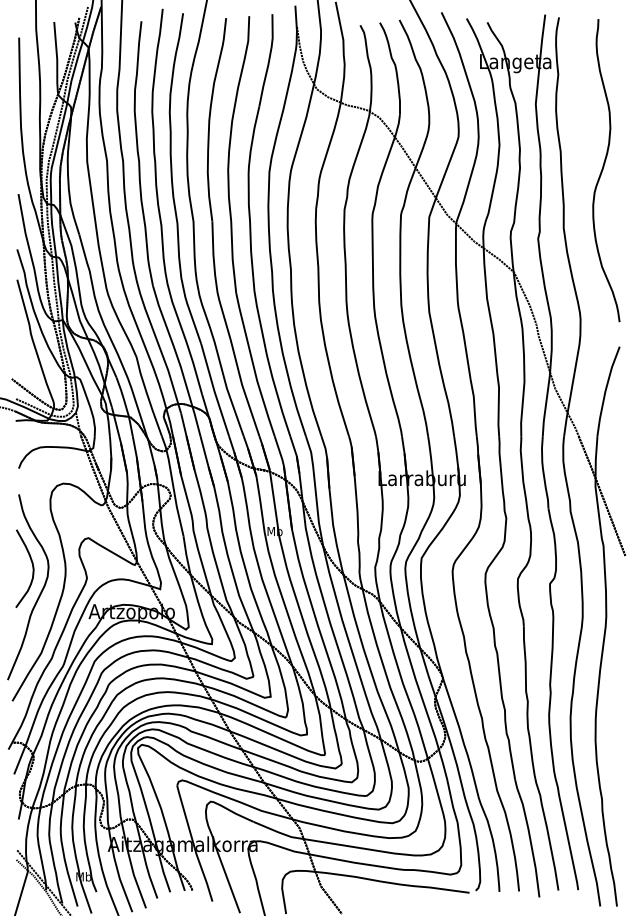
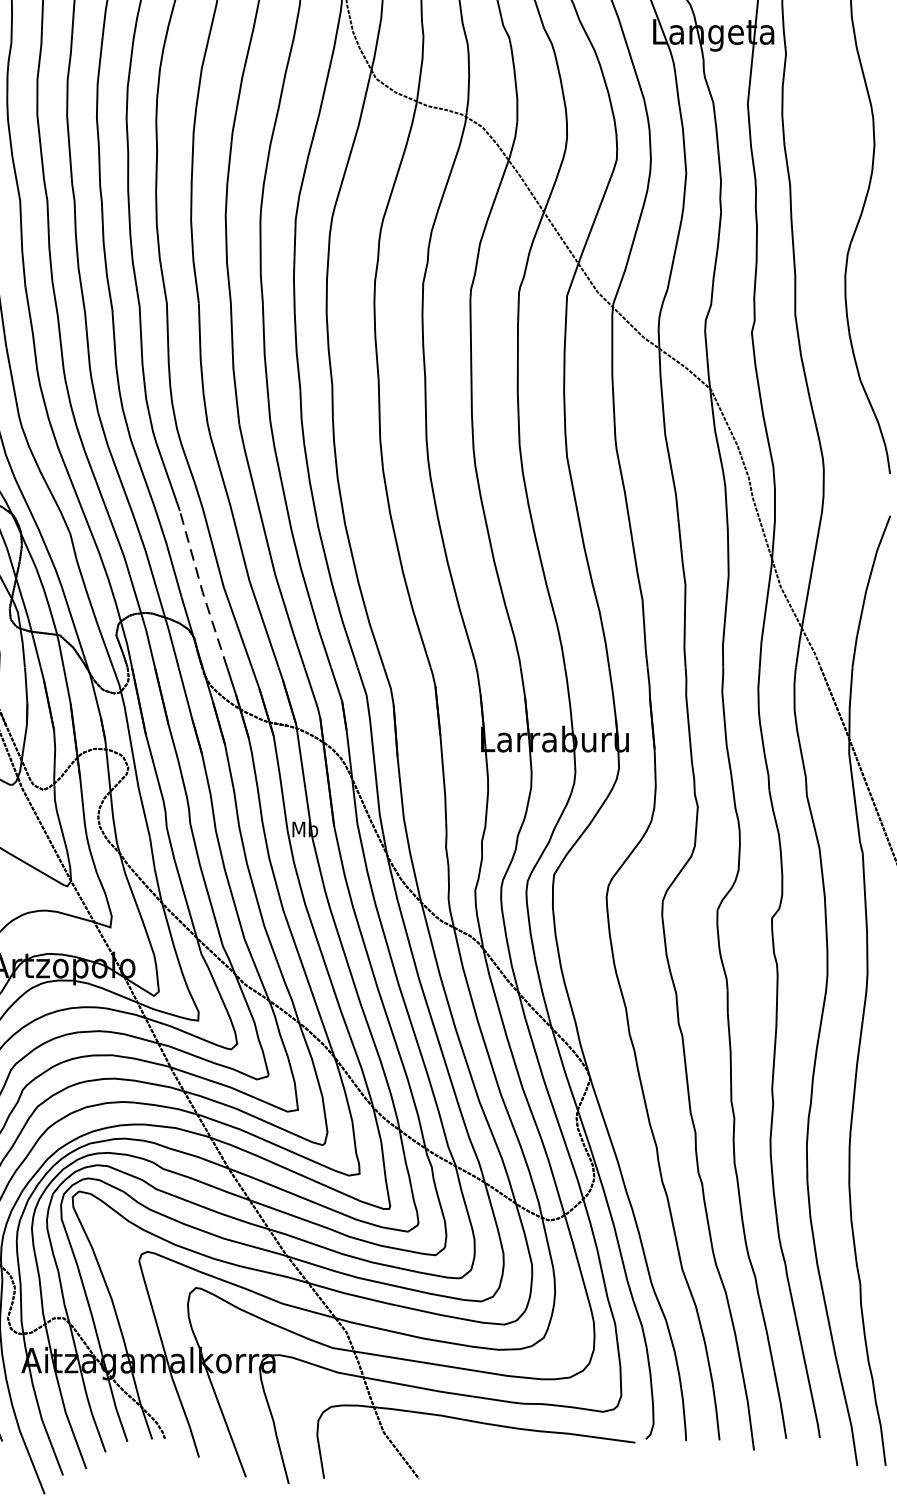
line: (214, 390) -> (202, 590), solid -> dashed

